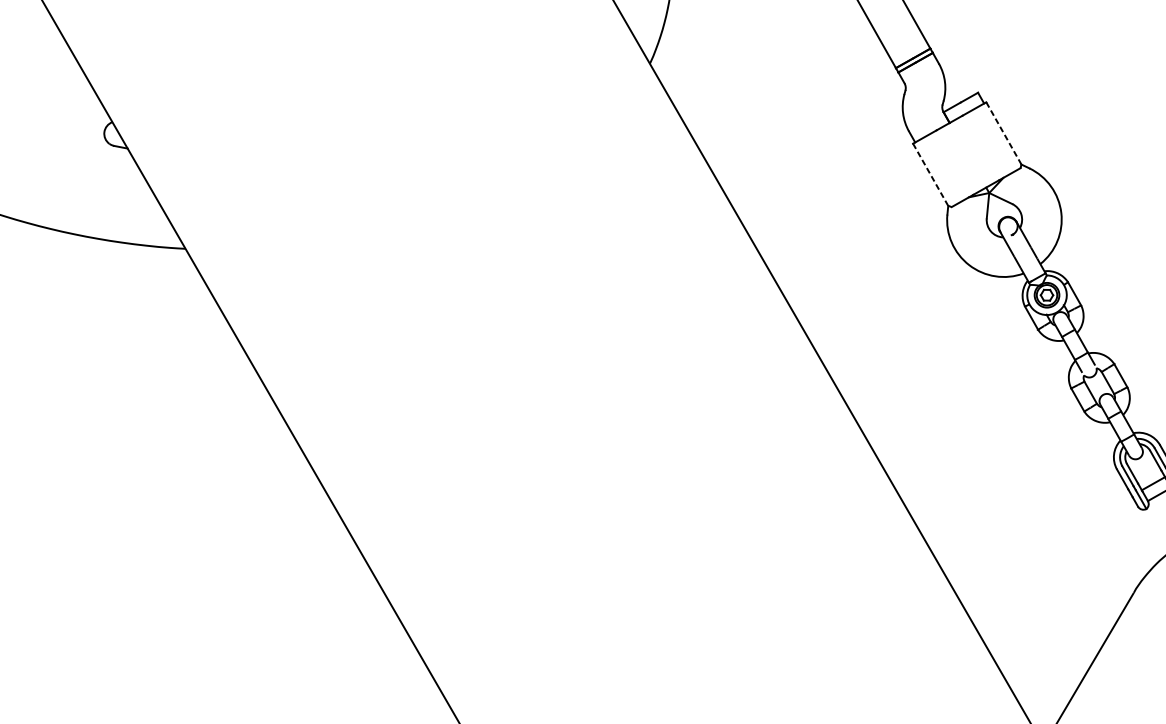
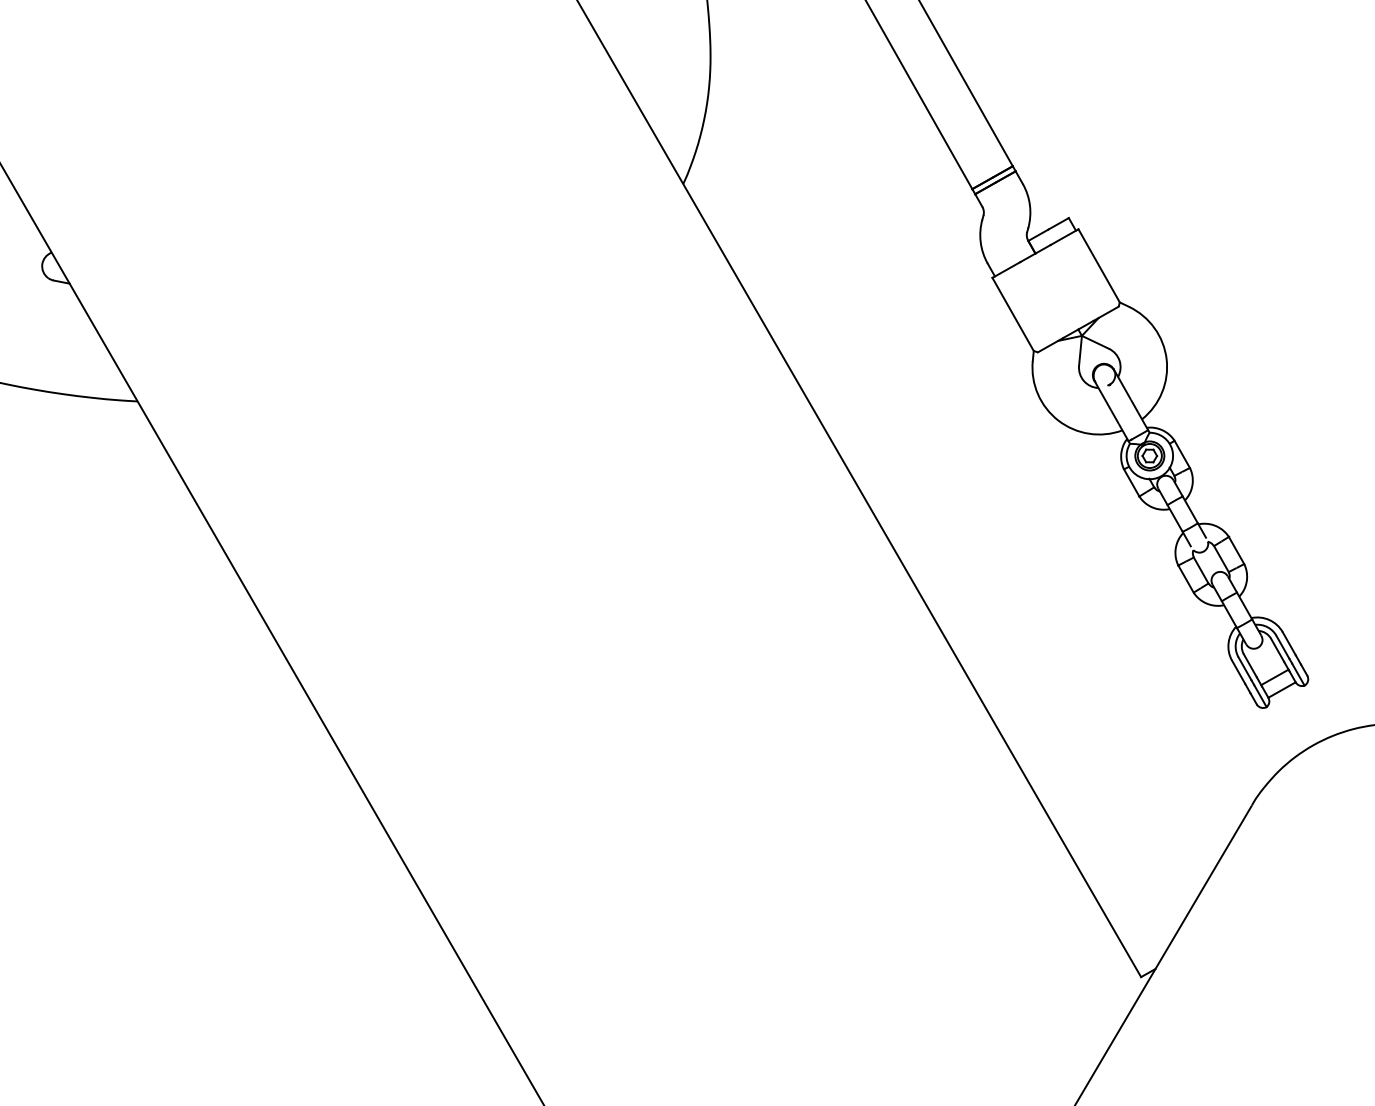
line: (1003, 133) -> (1098, 265), dashed -> solid
line: (930, 174) -> (1013, 314), dashed -> solid

